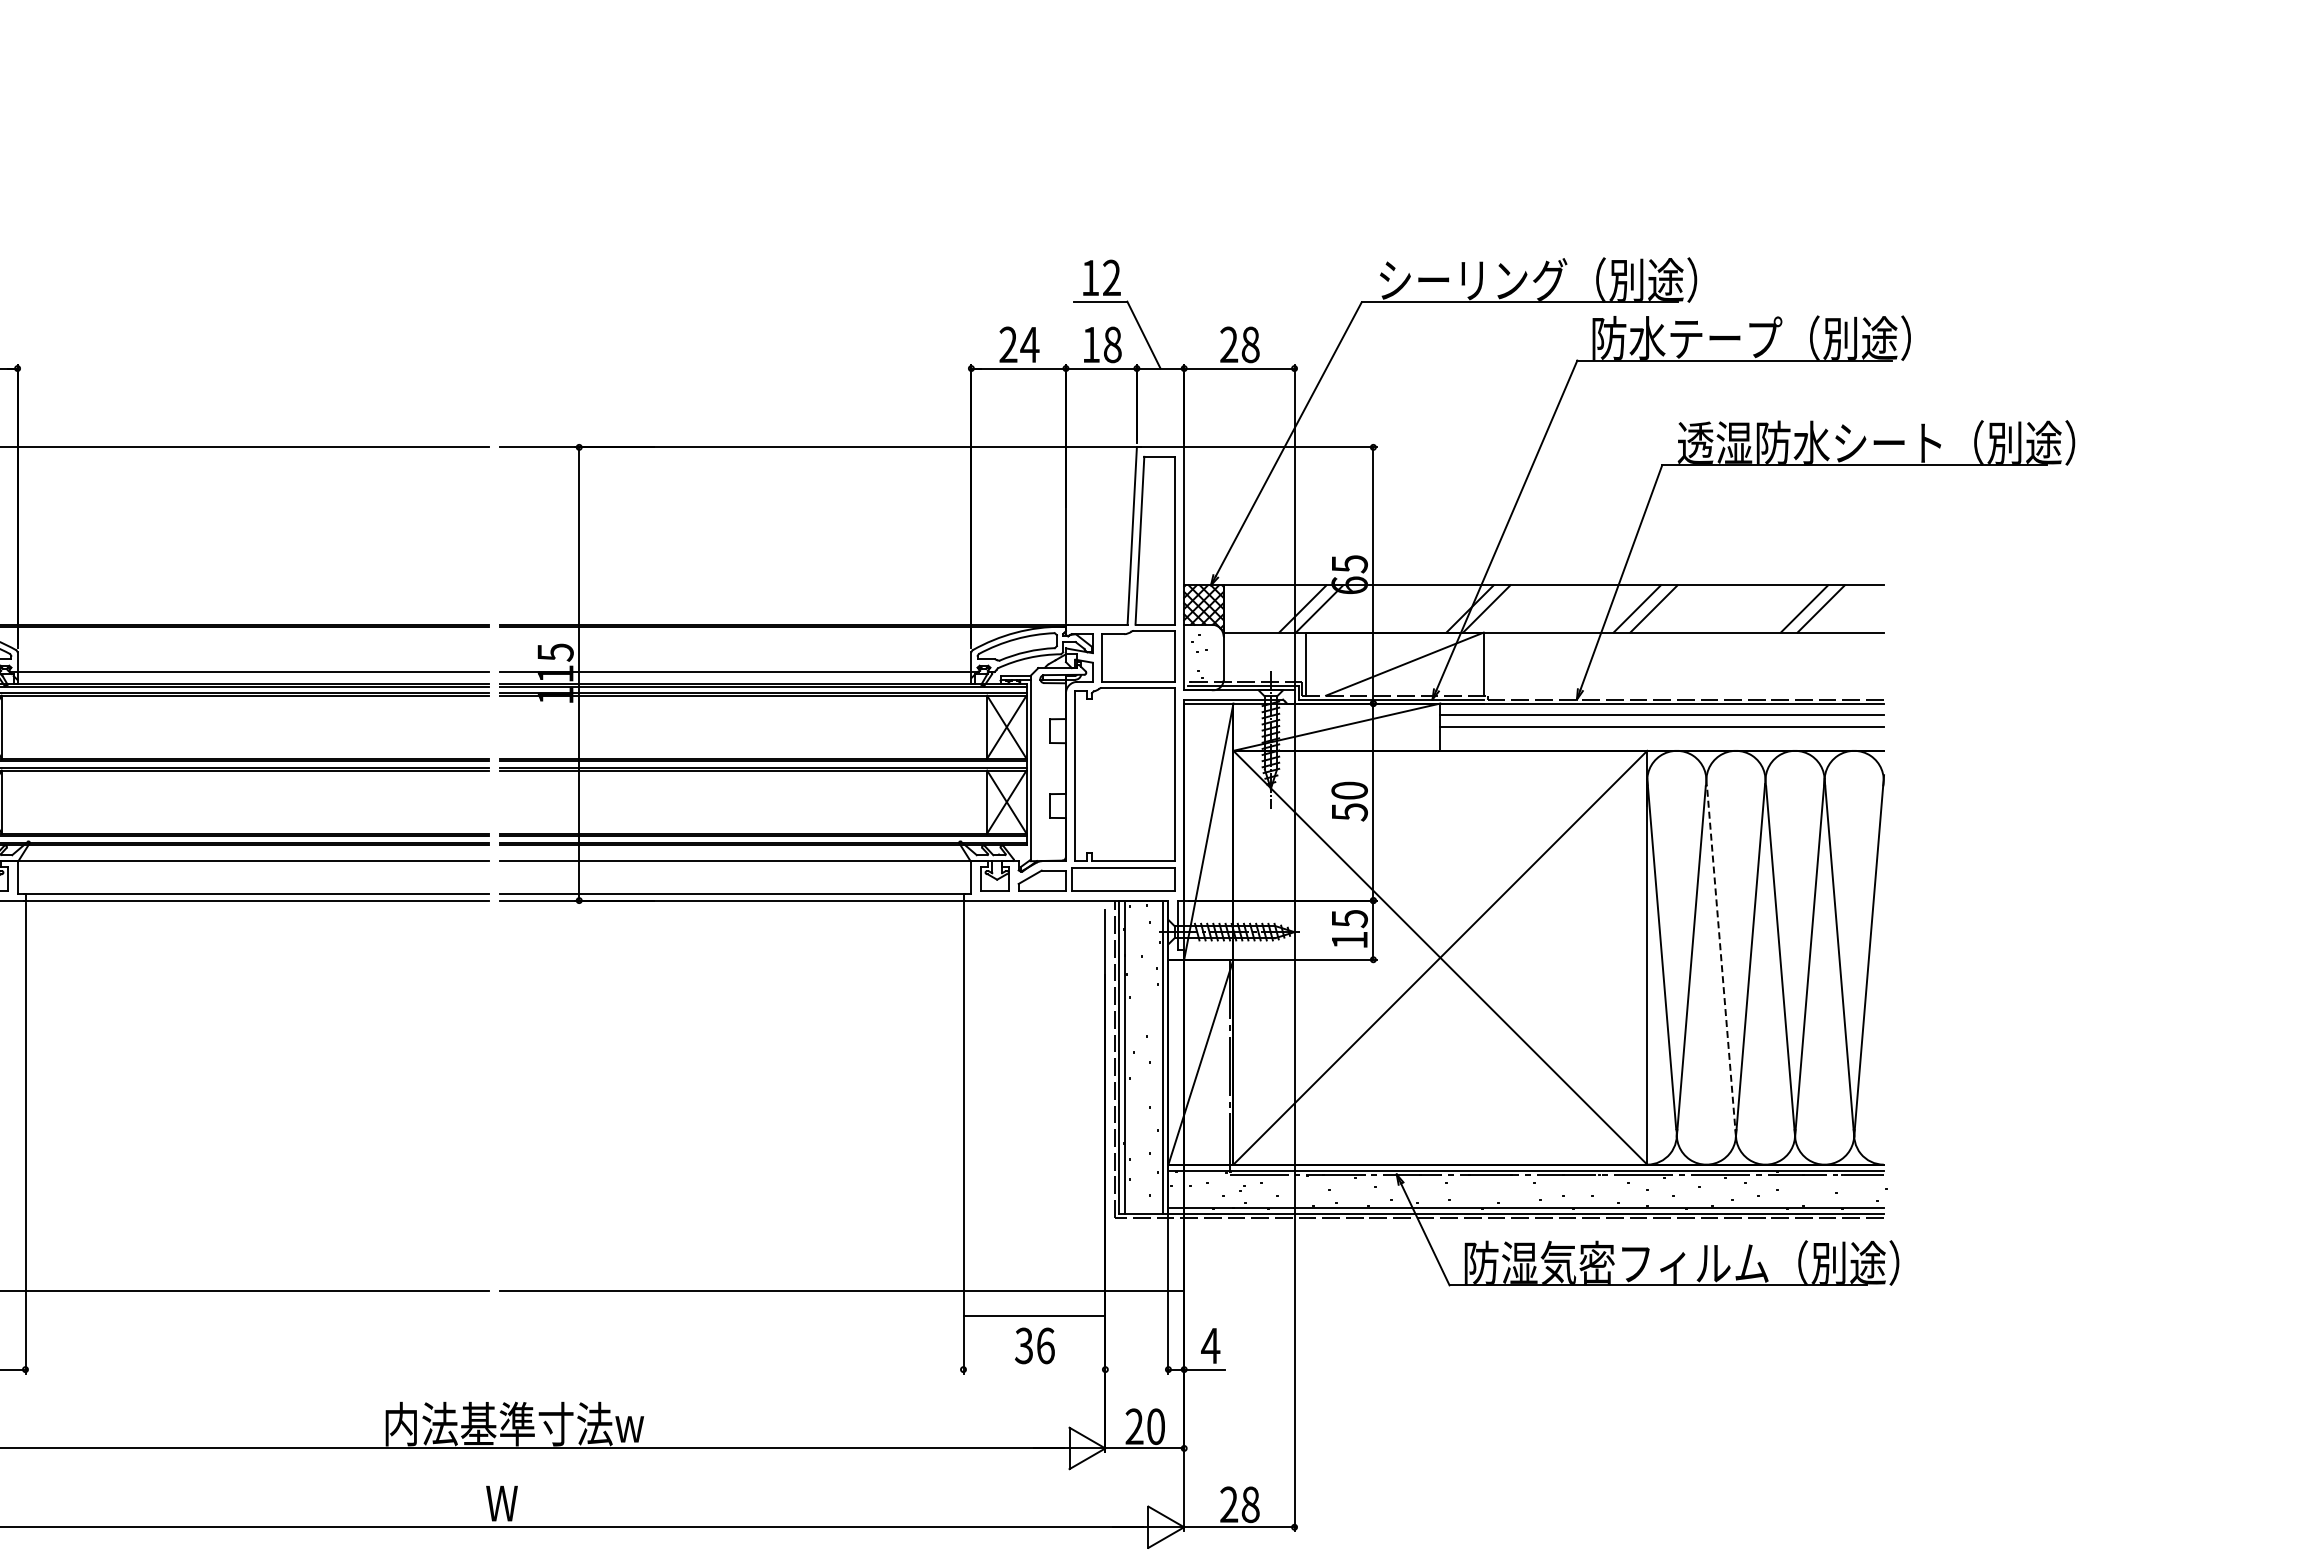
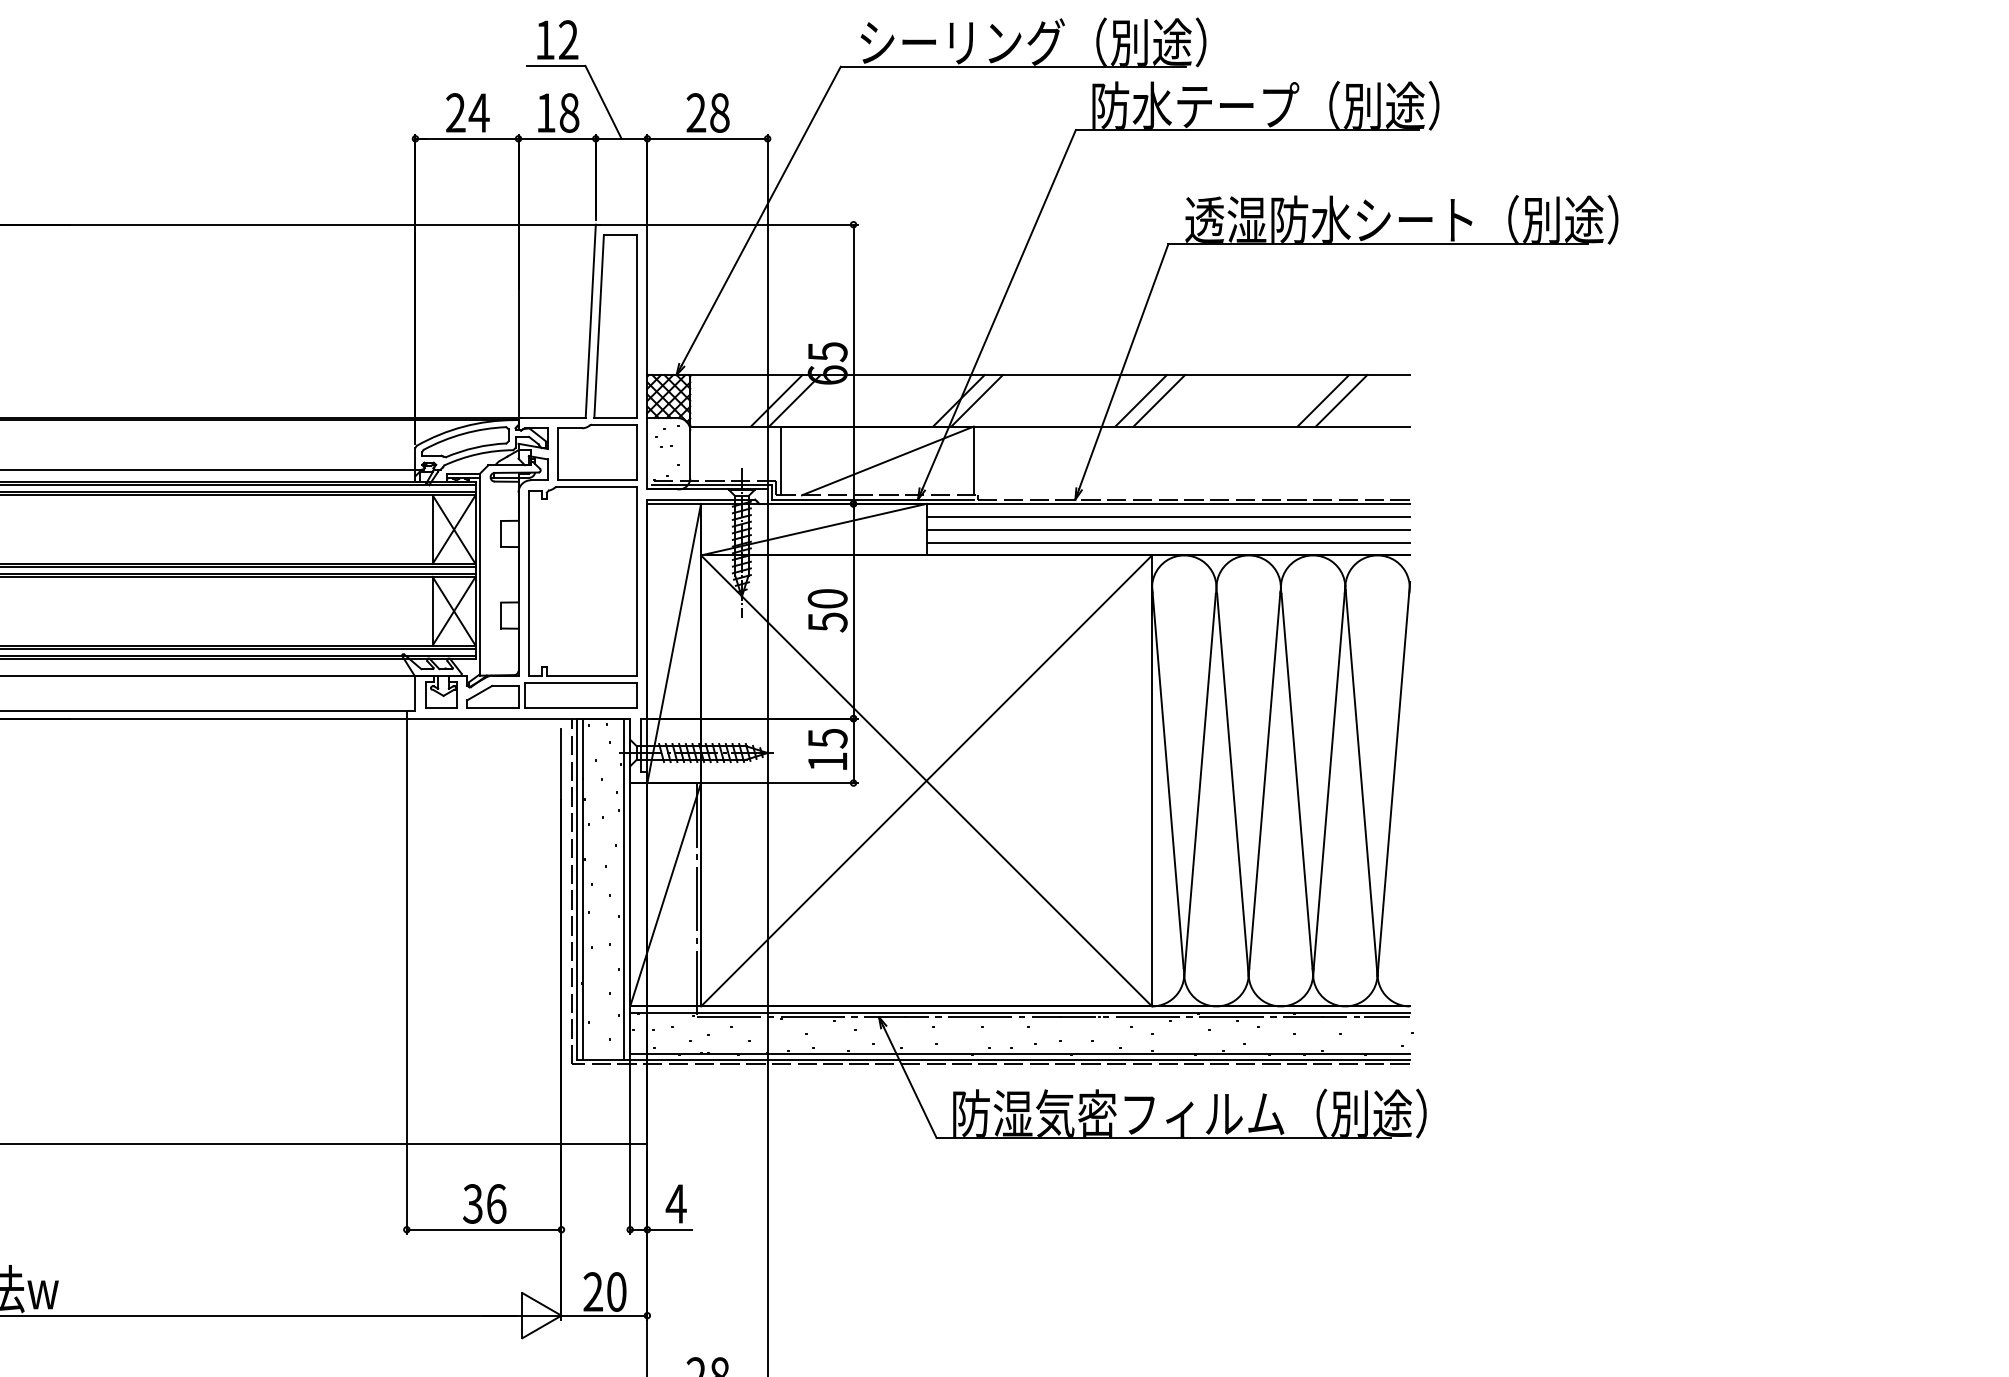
line: (1661, 739) -> (1167, 543), added
line: (1721, 961) -> (1232, 785), dashed -> solid
line: (1034, 1315) -> (484, 1229), moved

